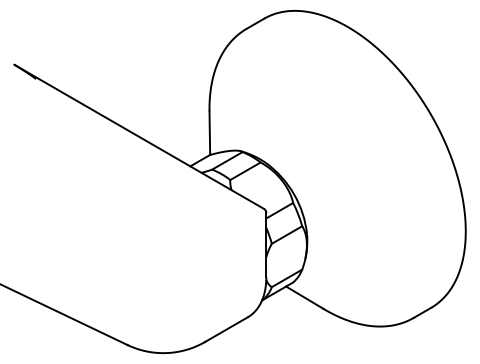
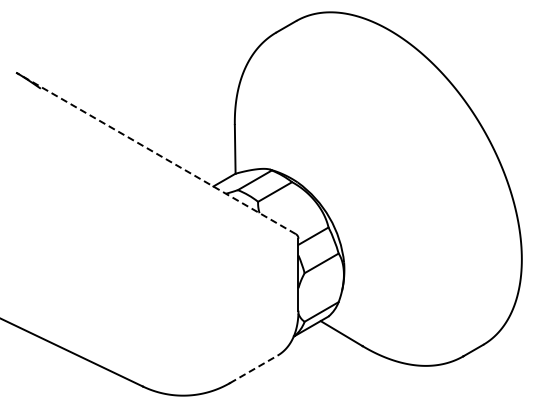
line: (138, 136) -> (155, 153), solid -> dashed
line: (227, 329) -> (254, 369), solid -> dashed

